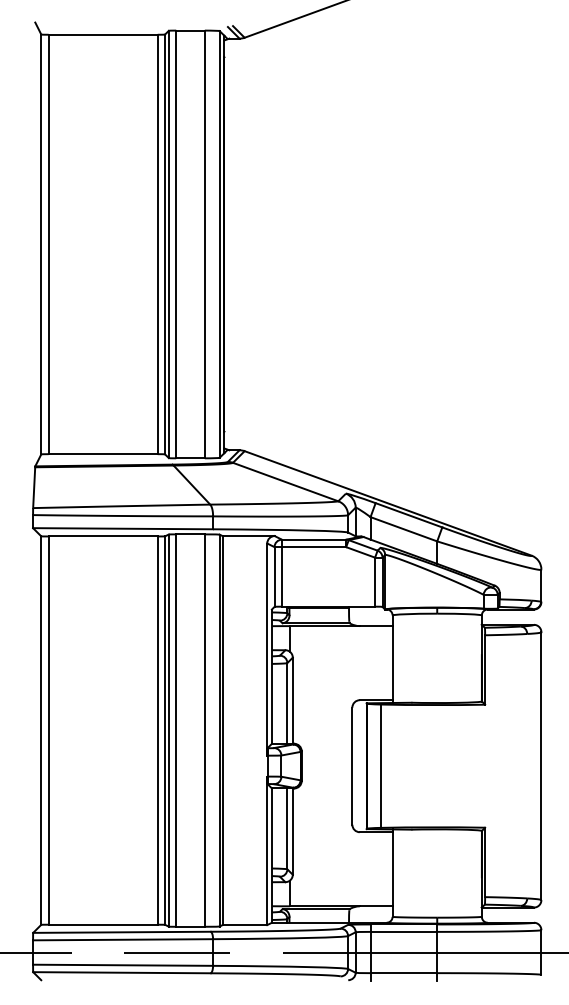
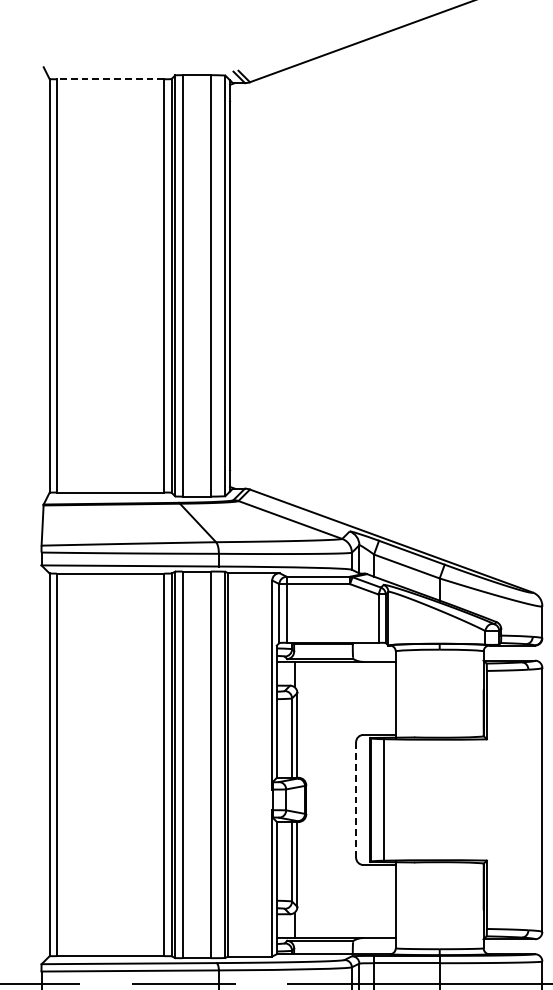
line: (103, 34) -> (110, 79), solid -> dashed
line: (352, 766) -> (356, 800), solid -> dashed

